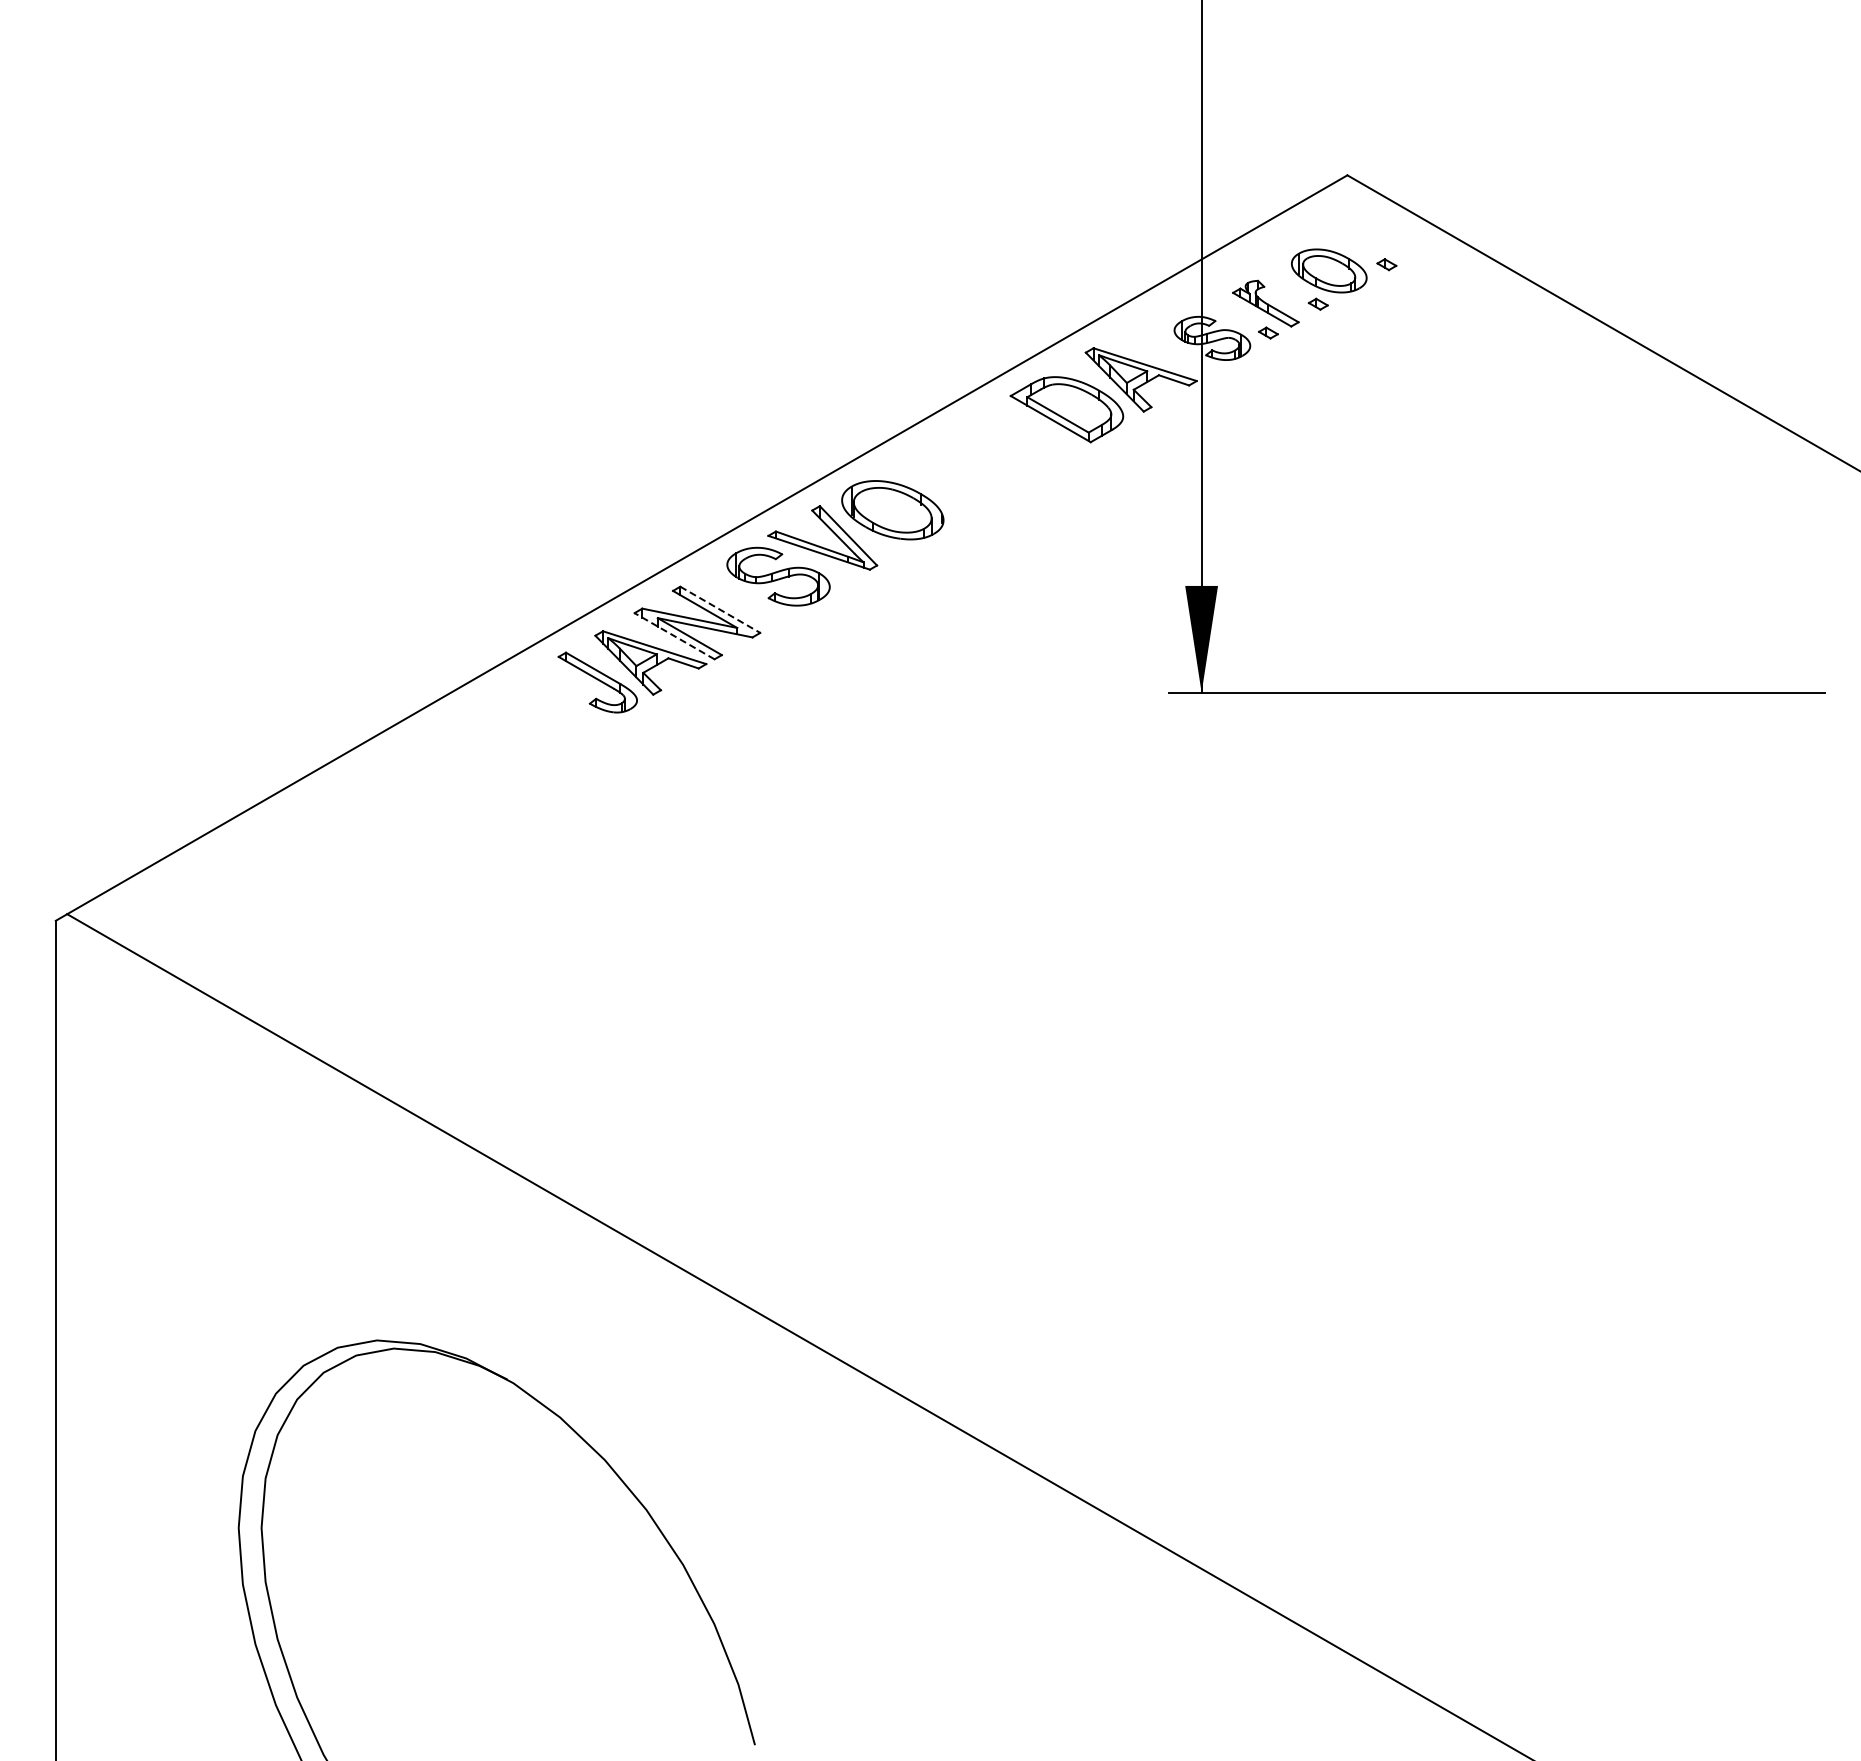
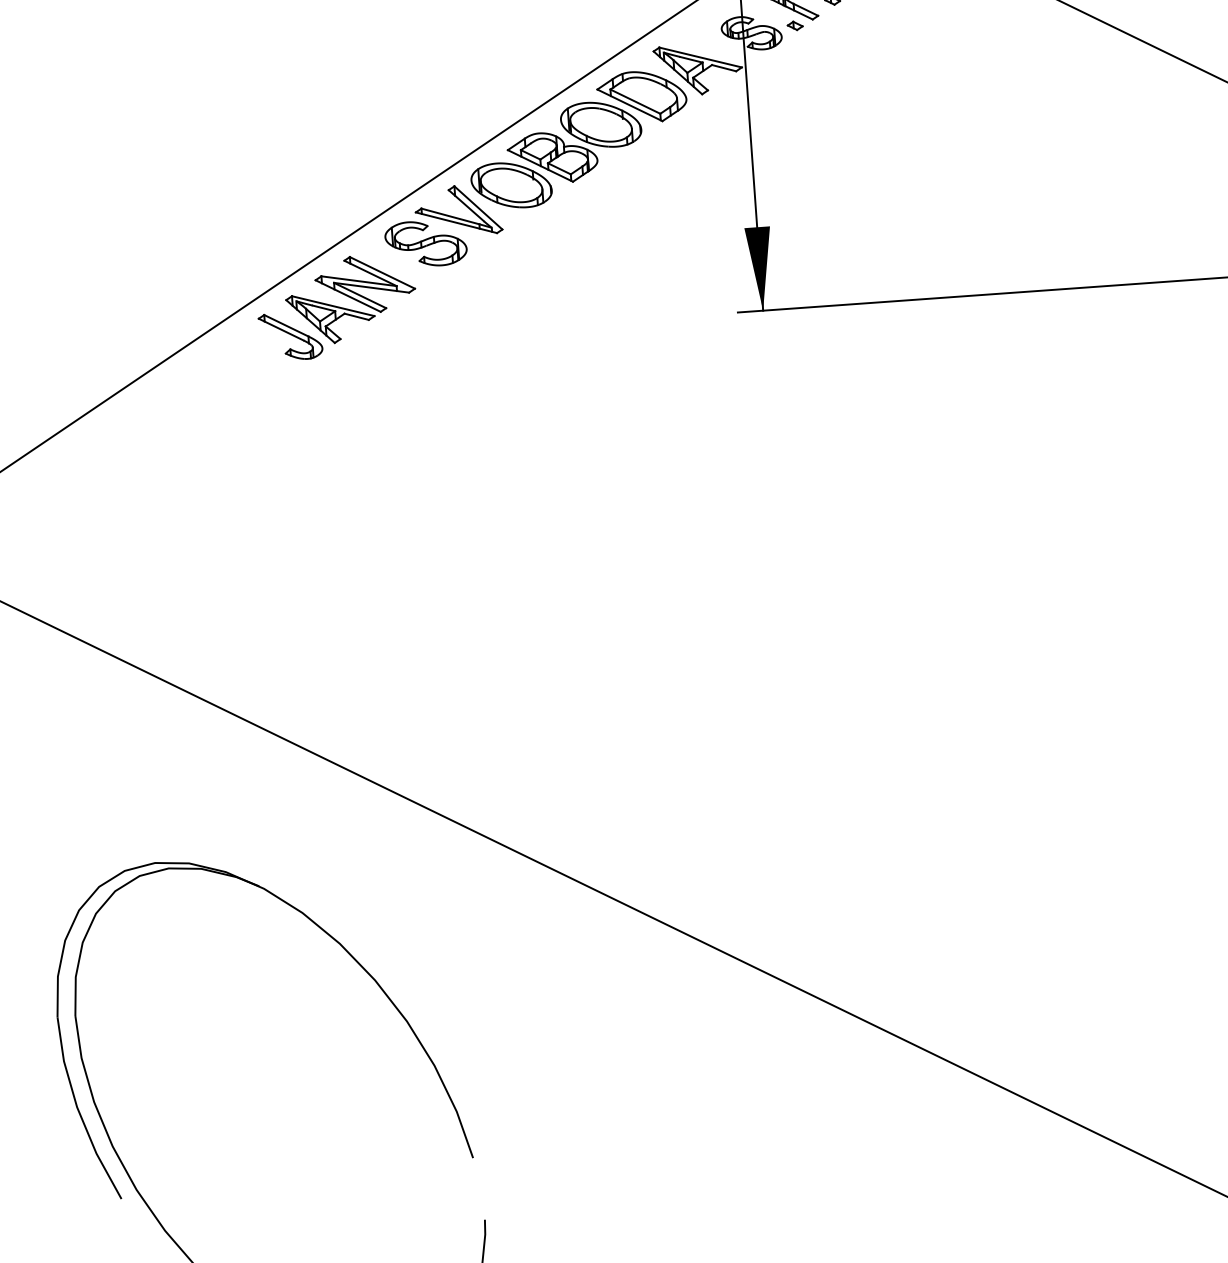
part: (976, 461) -> (574, 142), added
line: (720, 610) -> (382, 273), dashed -> solid
line: (674, 635) -> (348, 295), dashed -> solid

